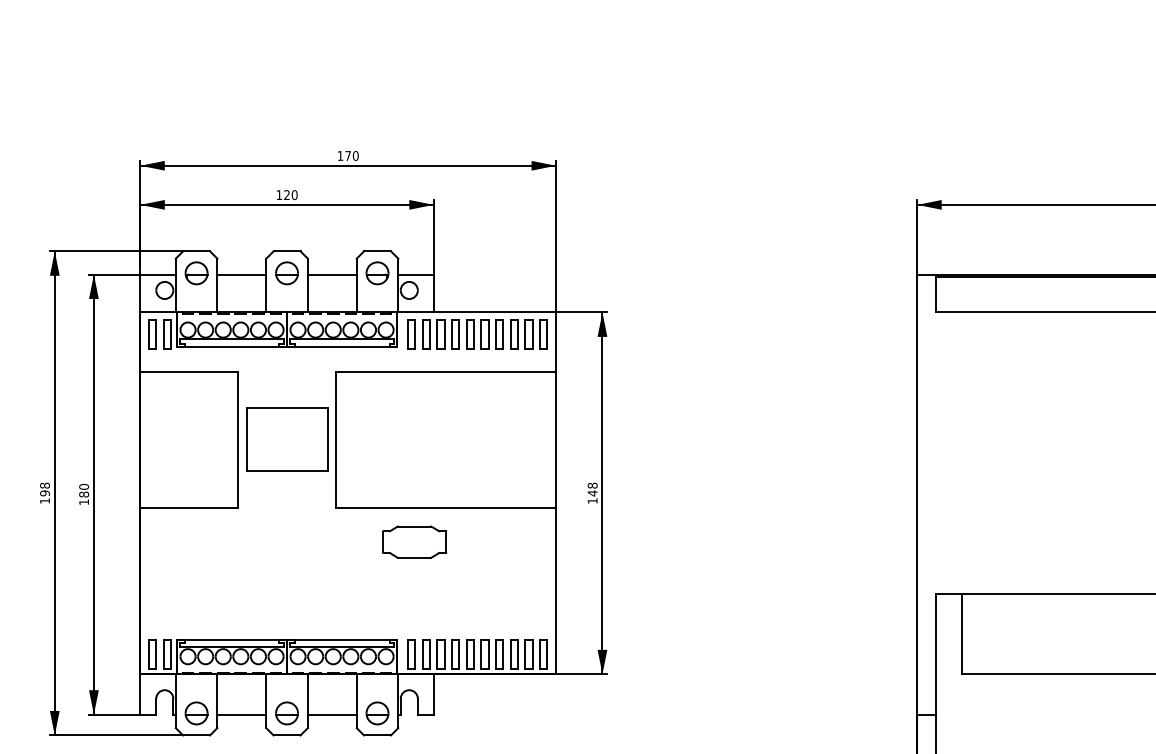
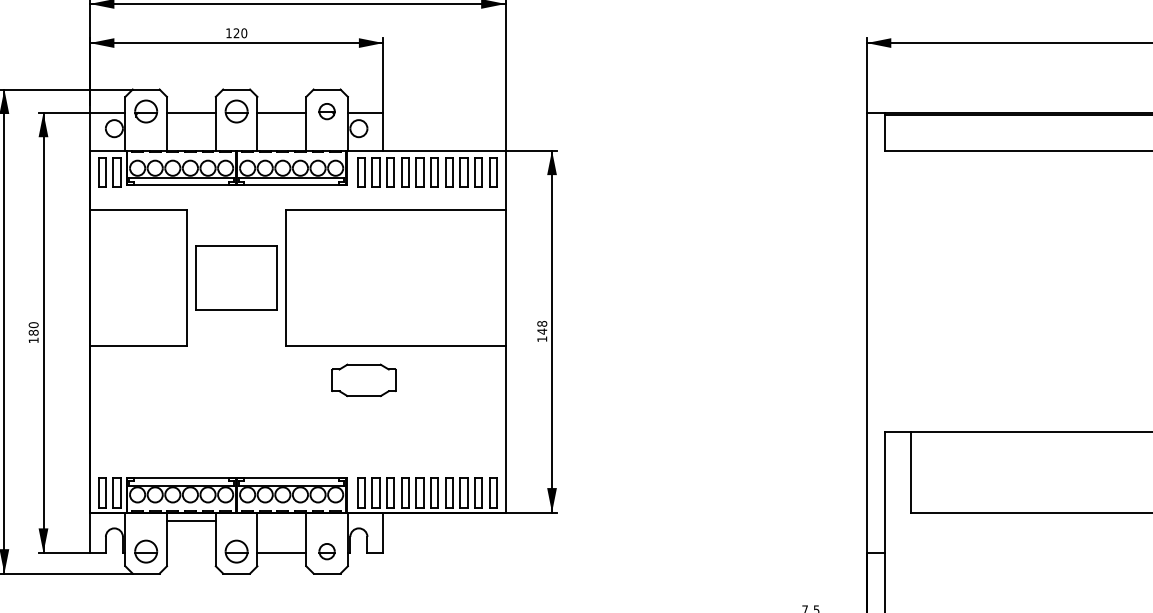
part: (377, 273) -> (327, 111), size x0.7
part: (377, 713) -> (327, 551), size x0.7
line: (241, 714) -> (191, 520), moved

